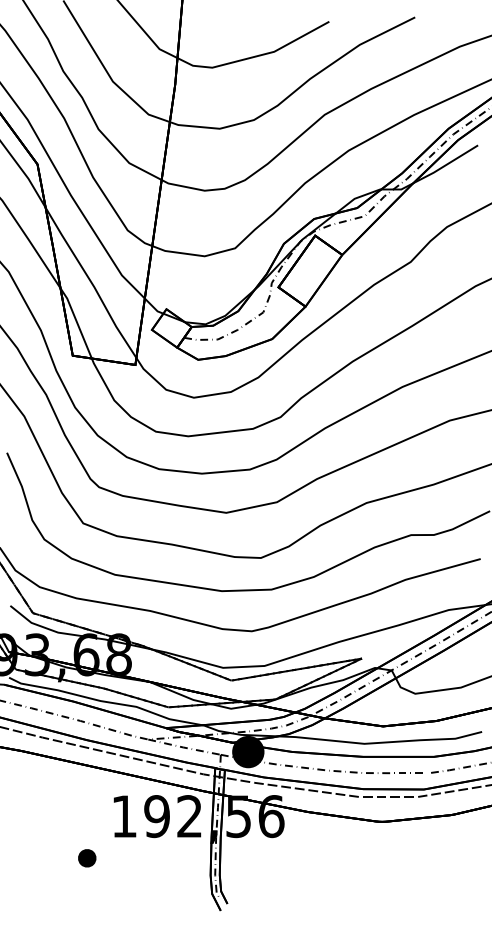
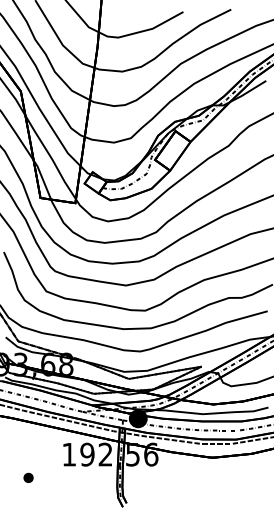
part: (87, 857) -> (28, 477), moved

